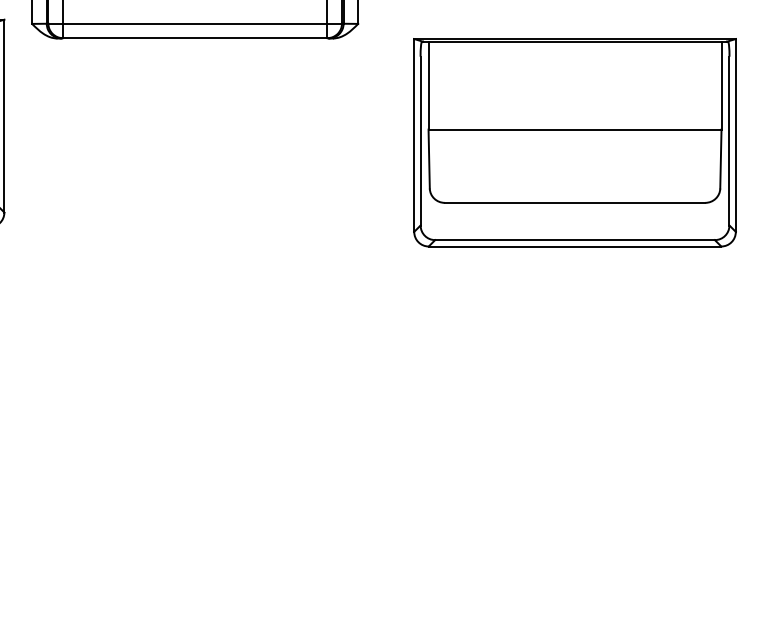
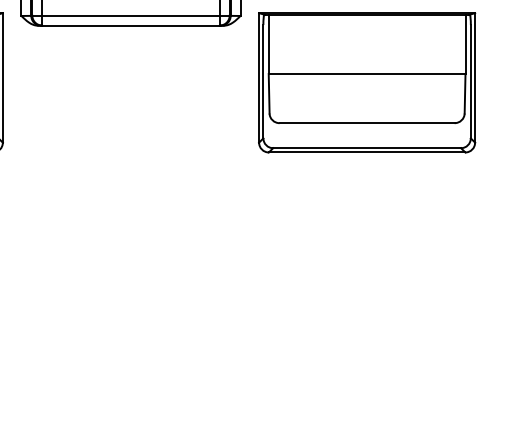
part: (575, 142) -> (367, 82), moved

